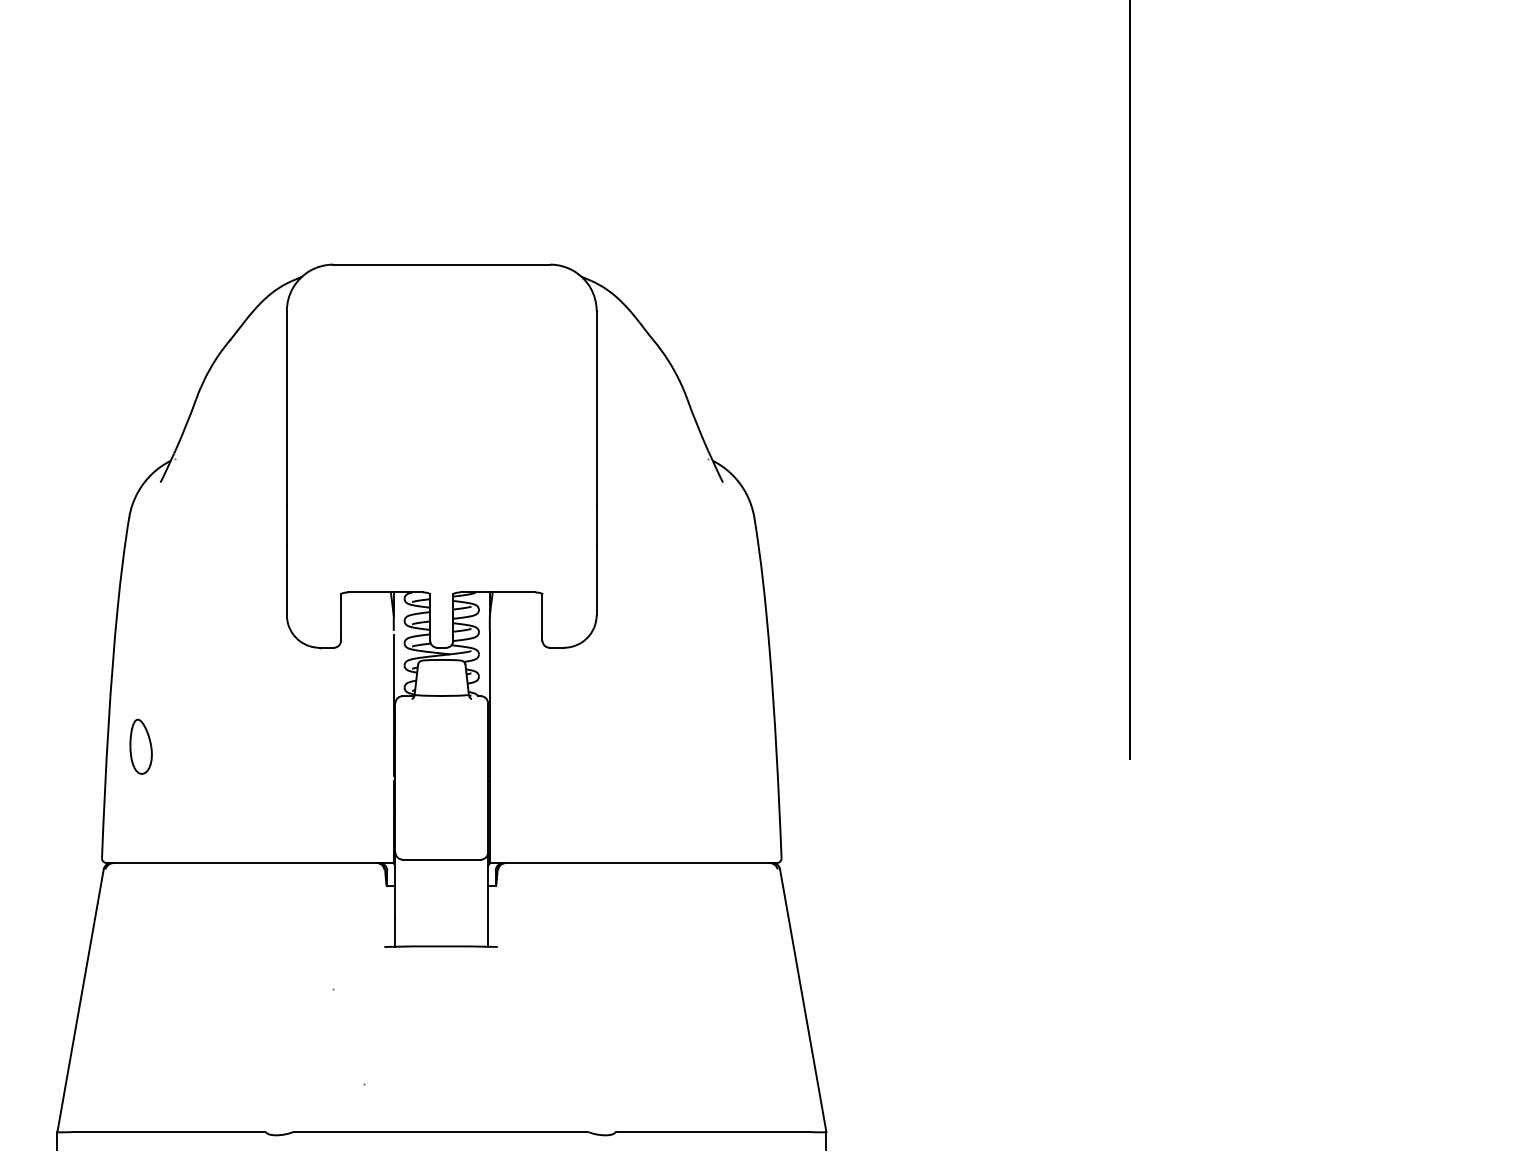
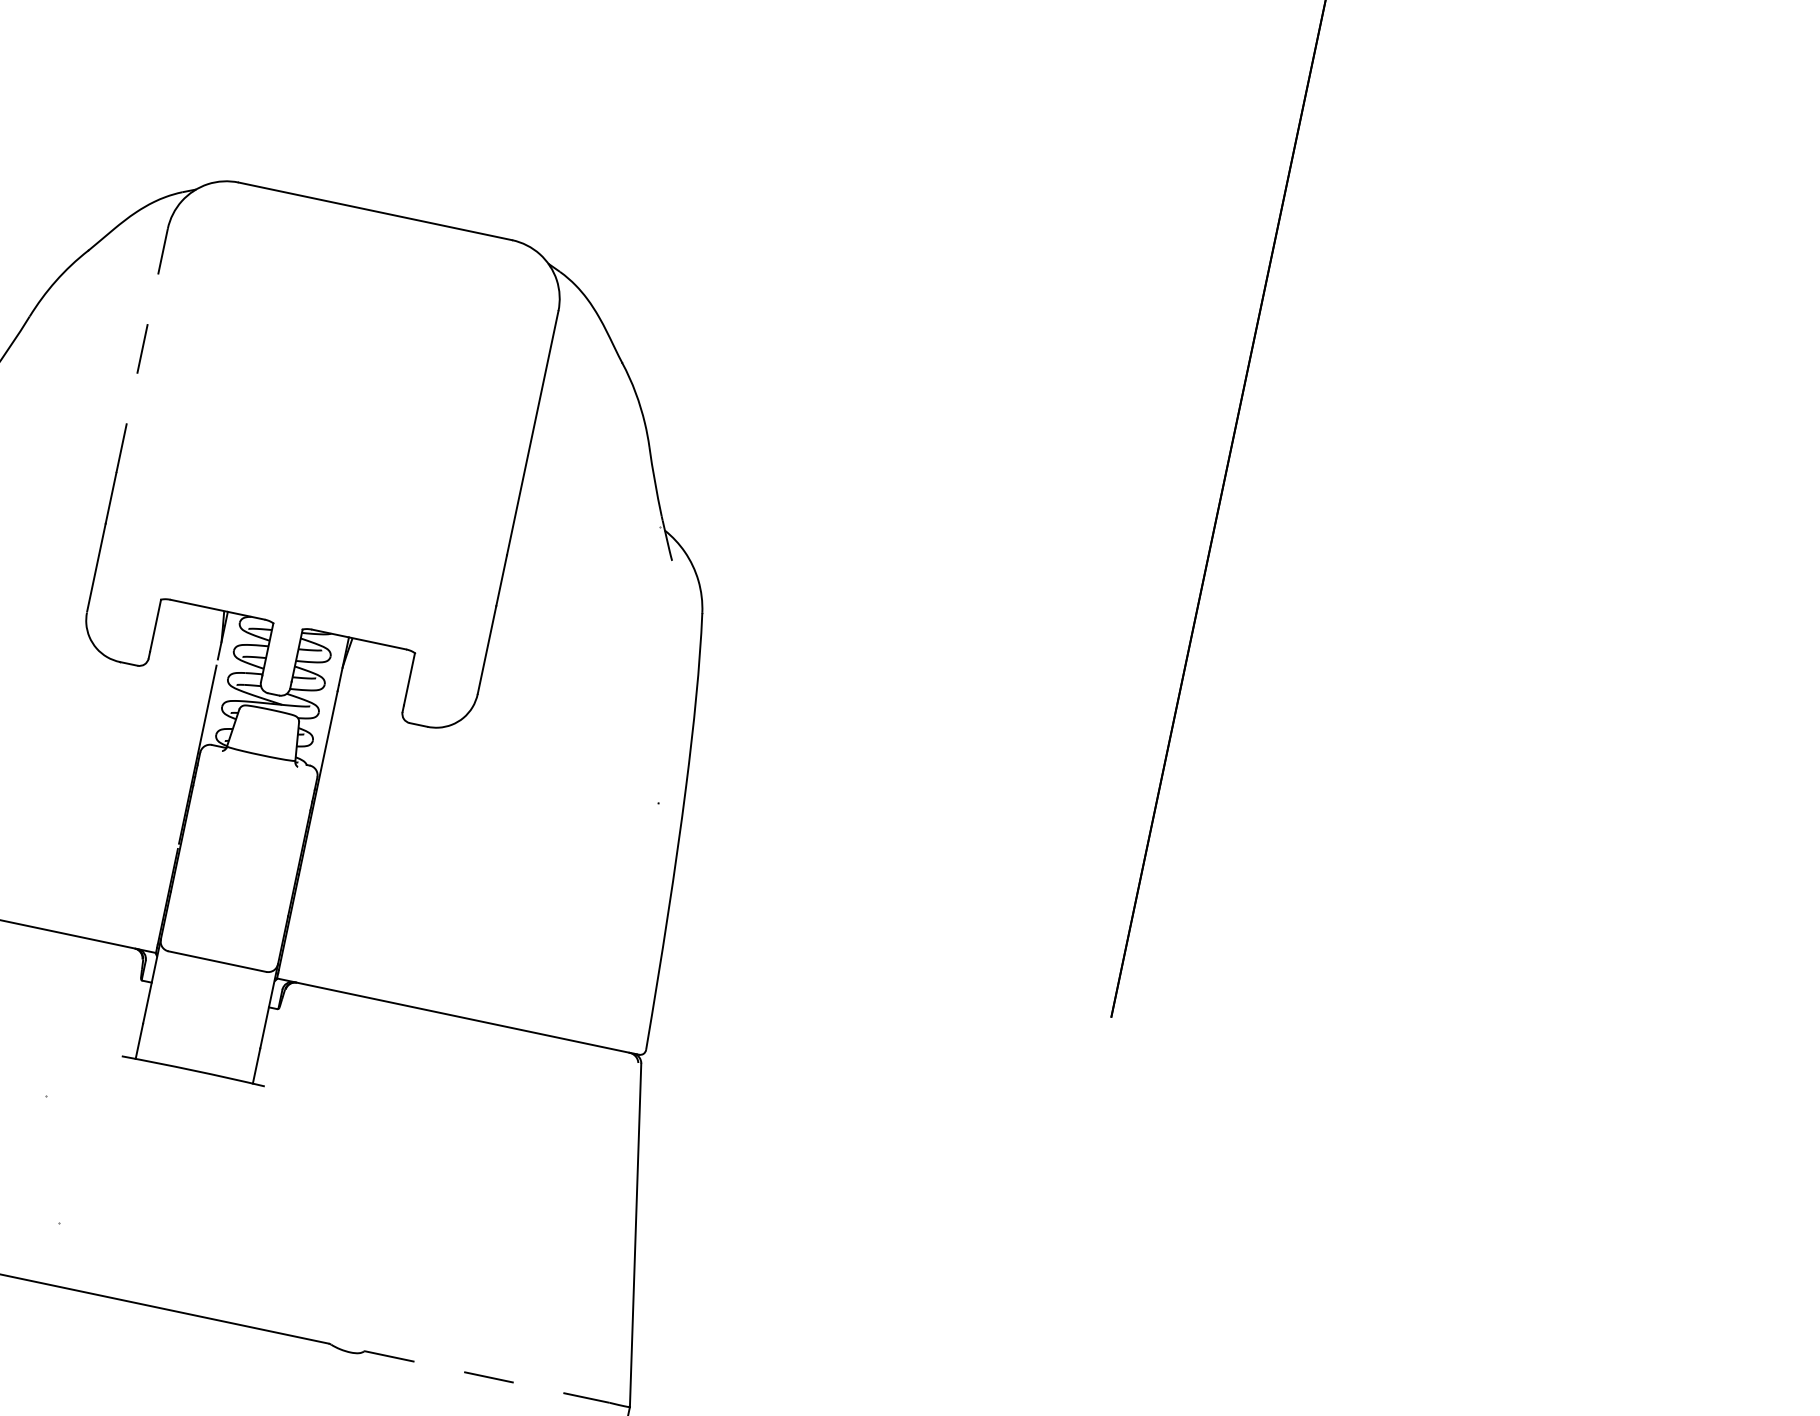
line: (286, 407) -> (141, 350), solid -> dashed
line: (713, 1132) -> (487, 1377), solid -> dashed

